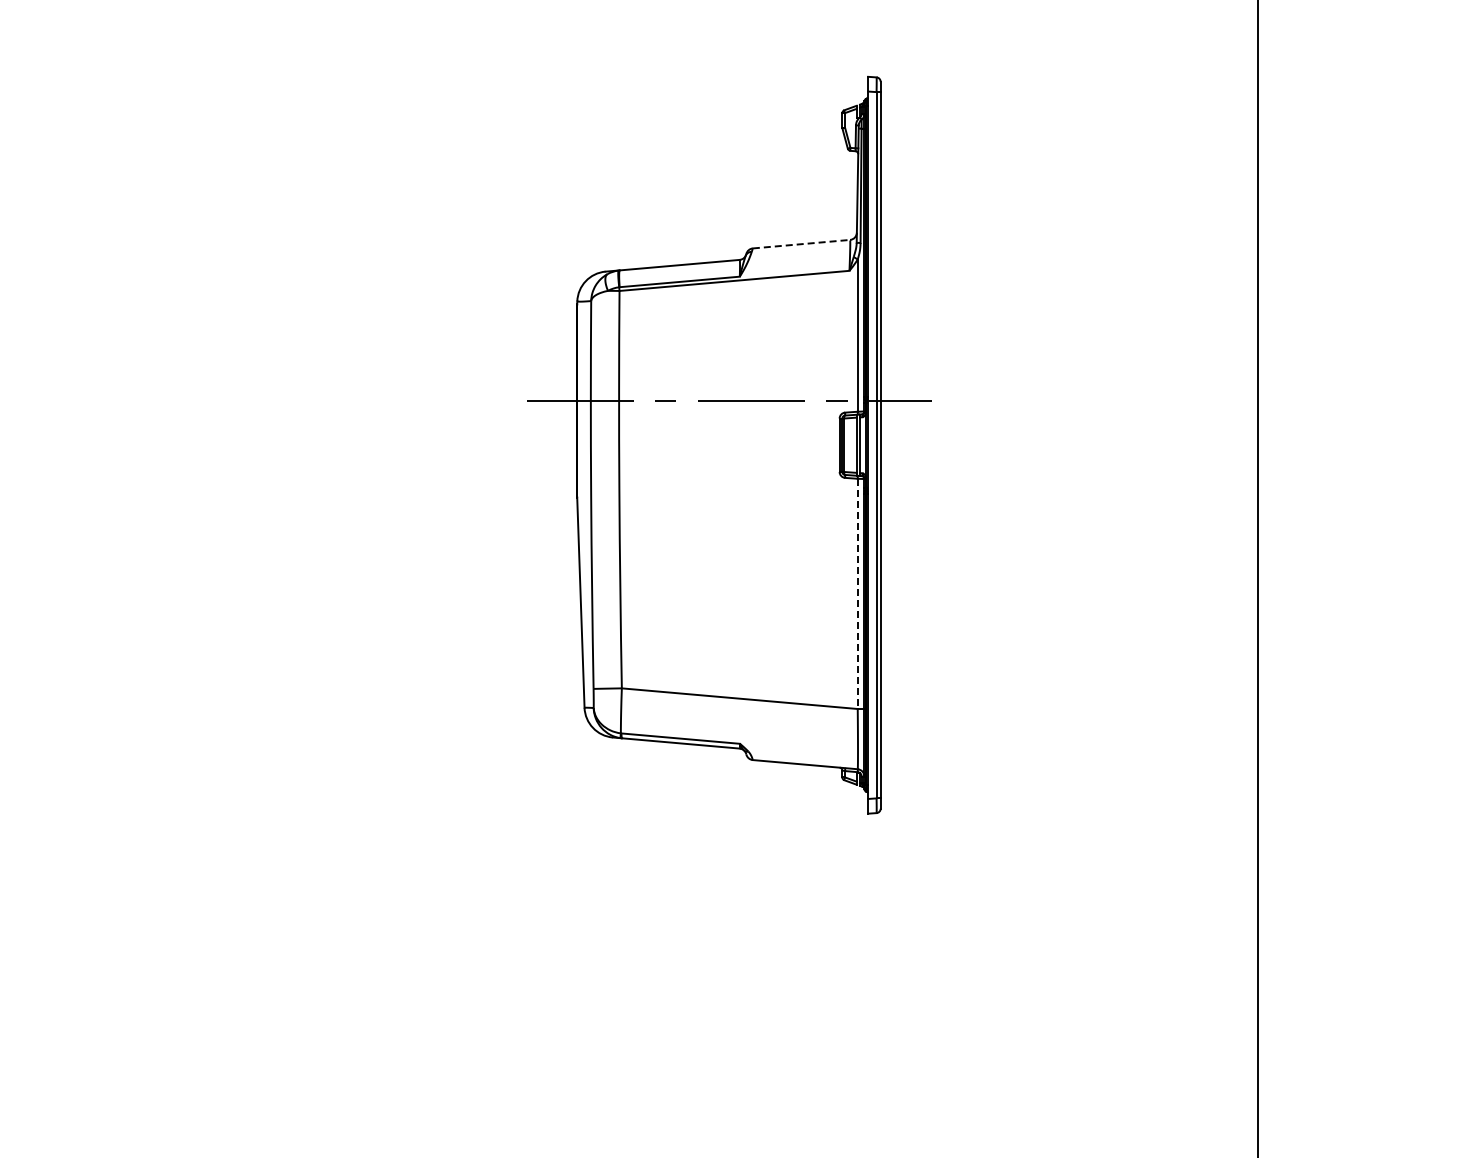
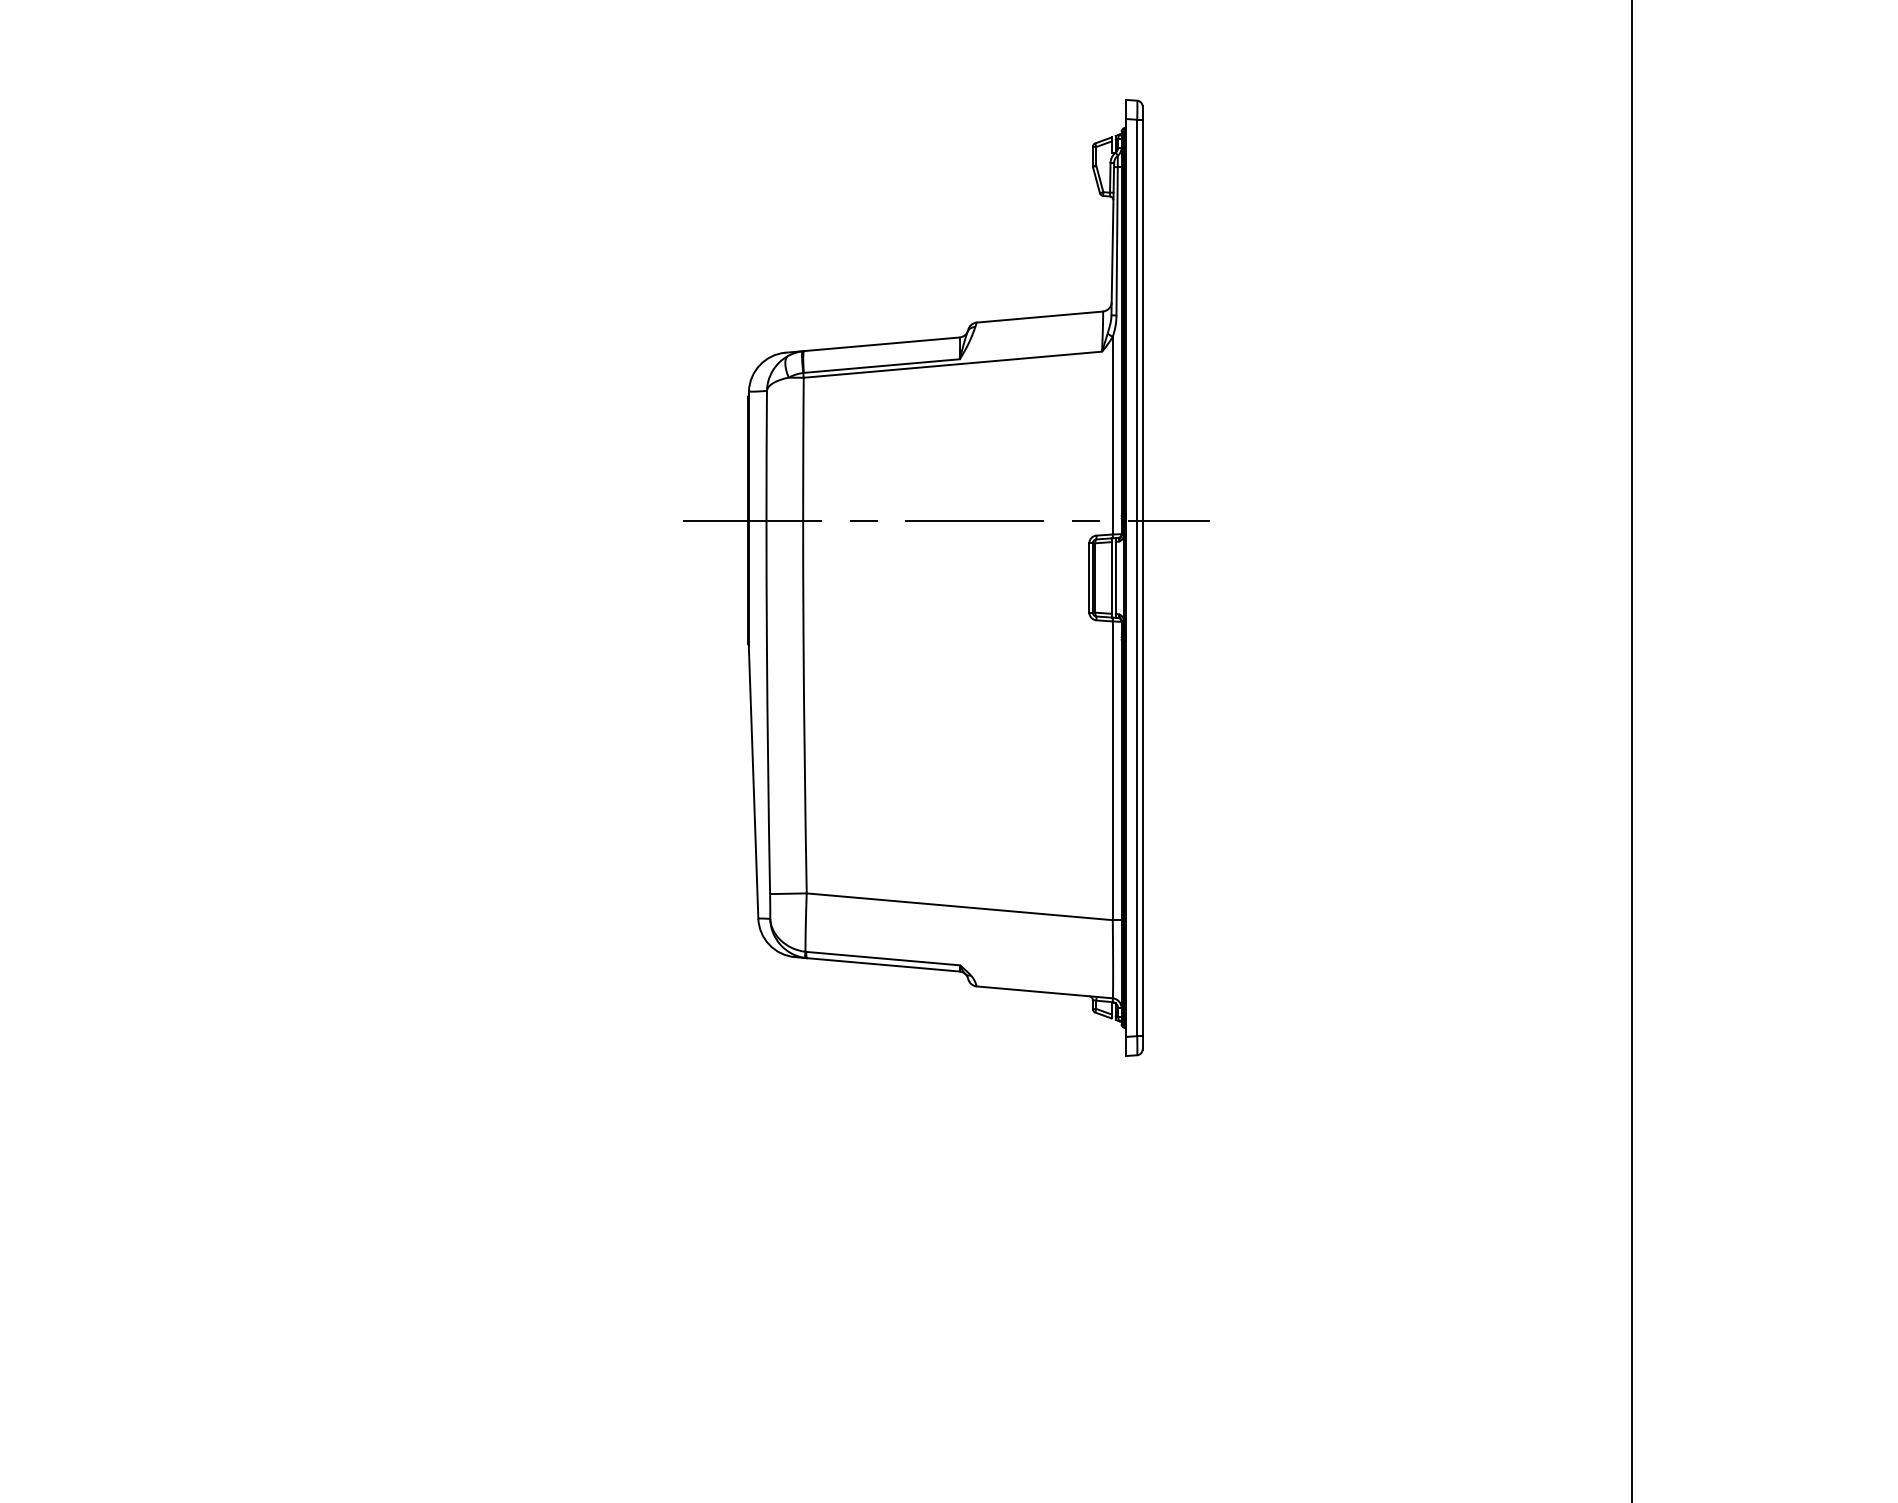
line: (801, 244) -> (1039, 317), dashed -> solid
line: (857, 594) -> (1112, 771), dashed -> solid

